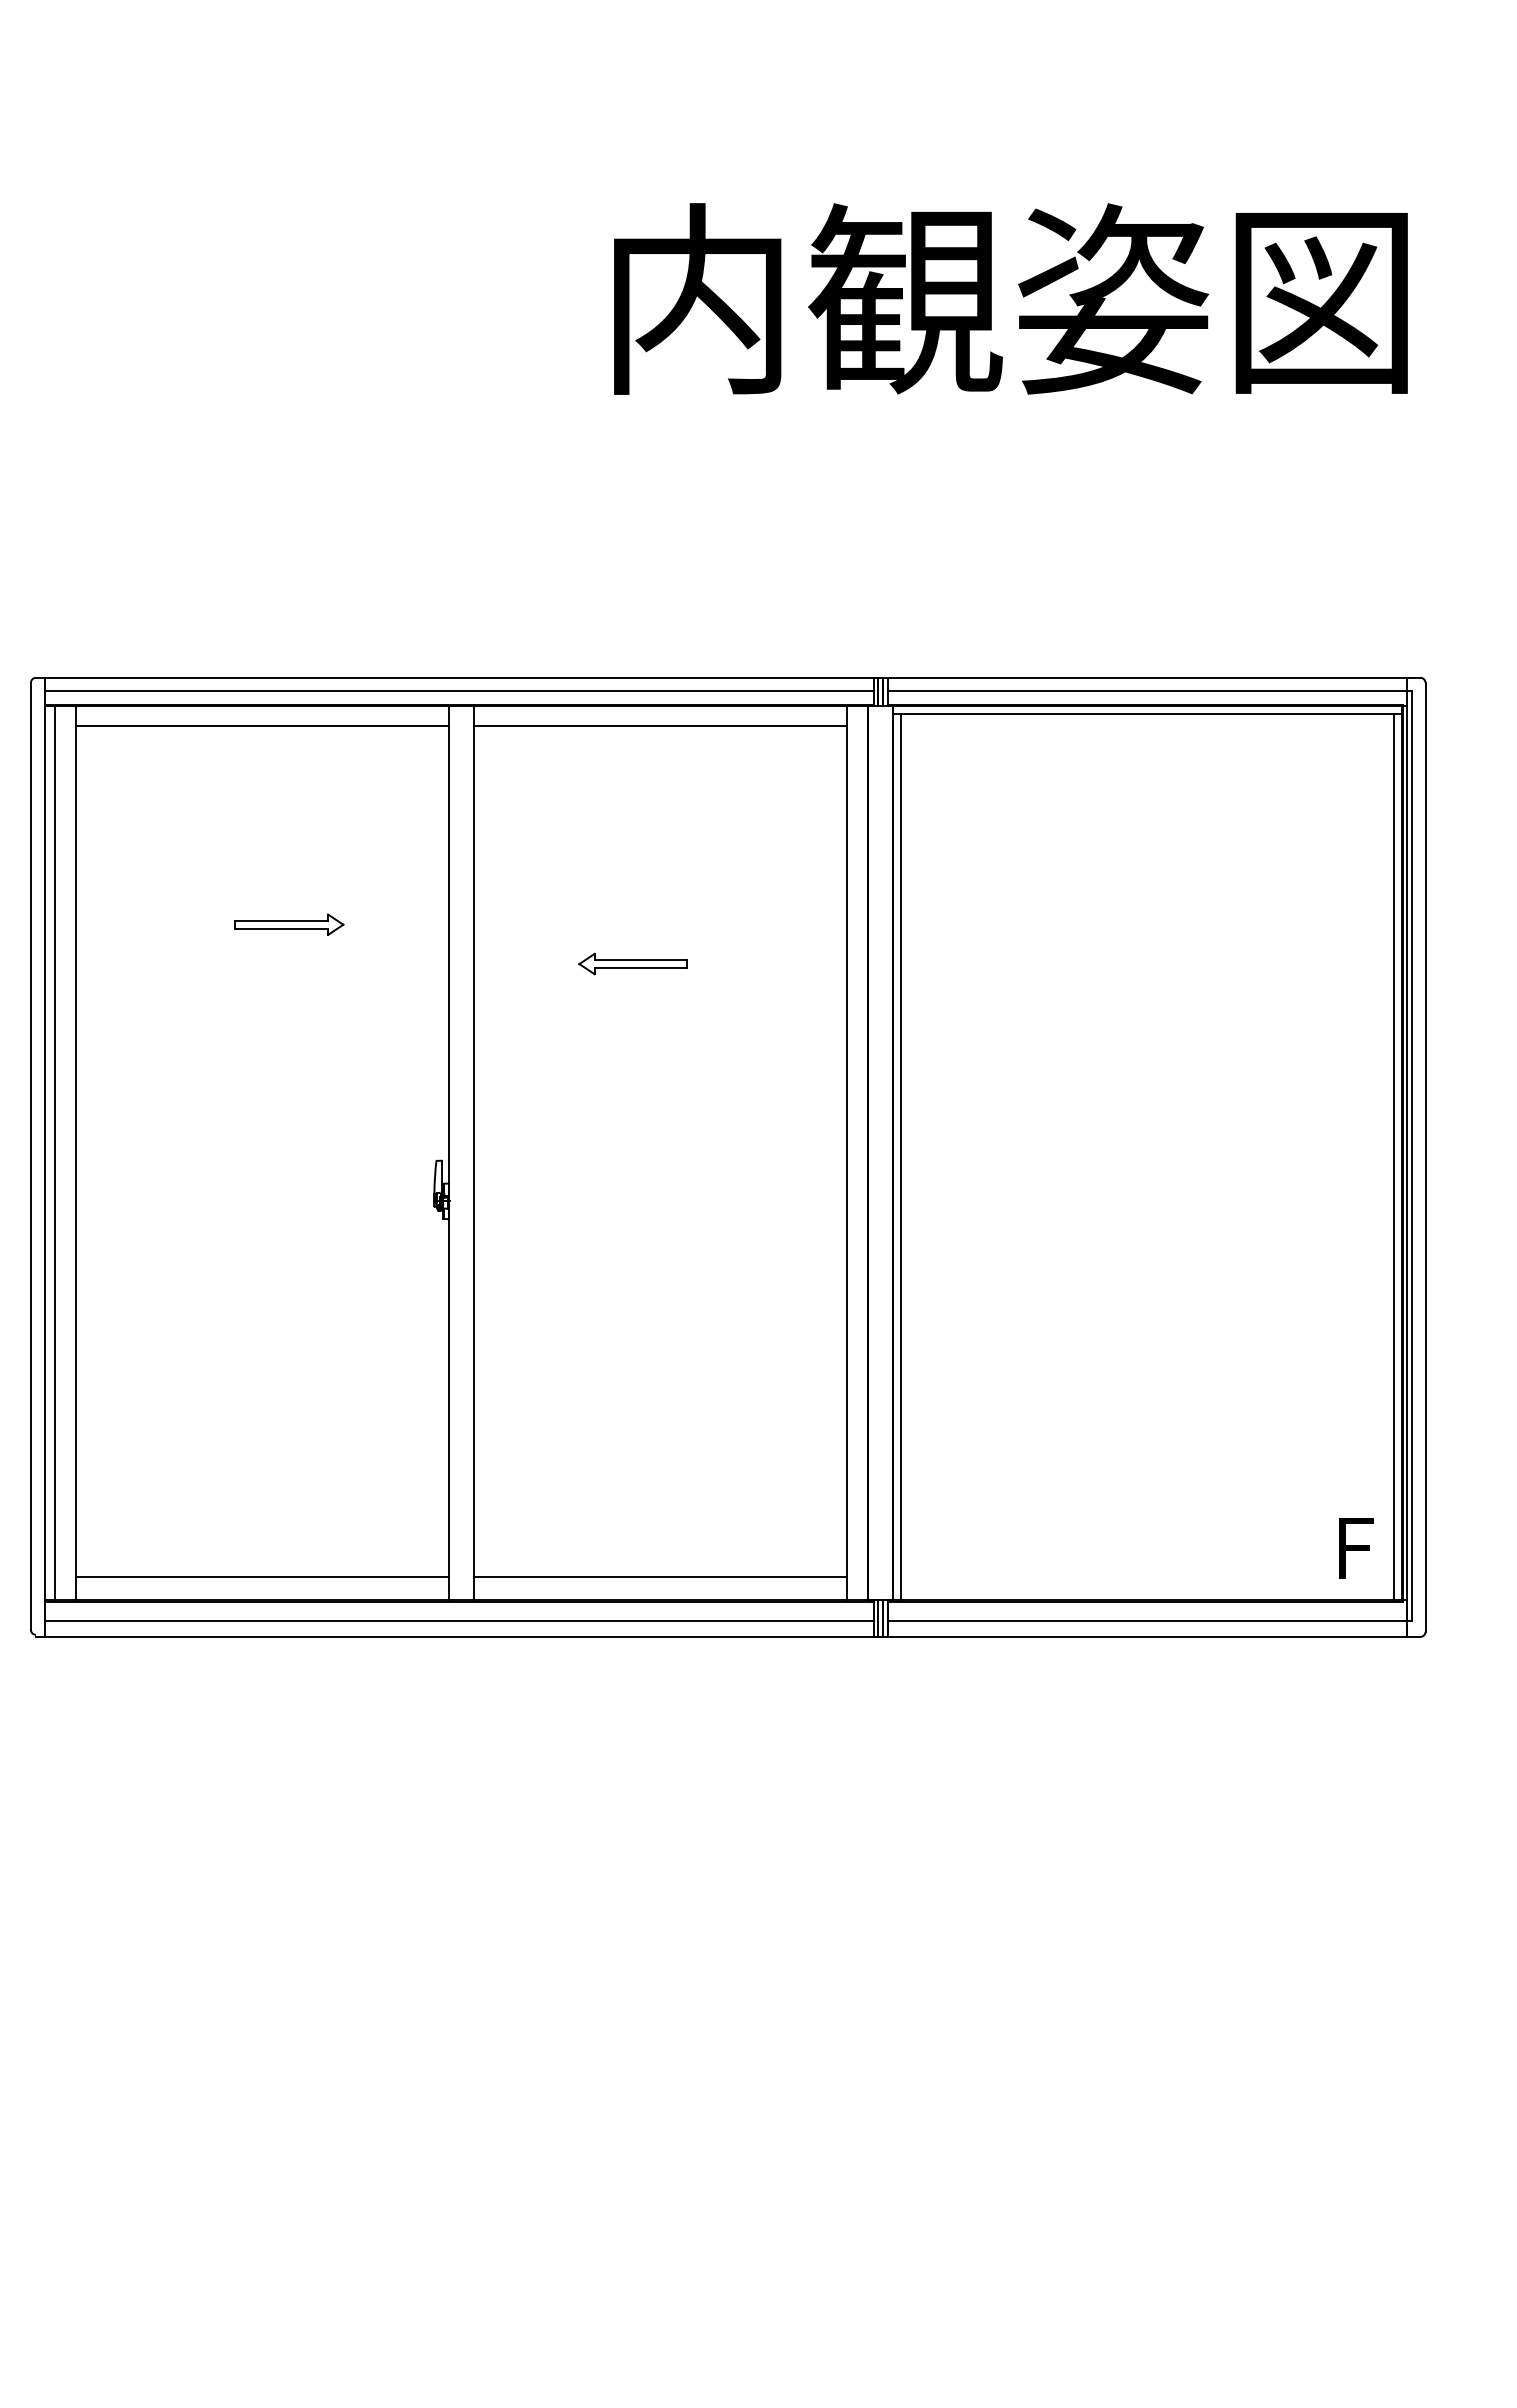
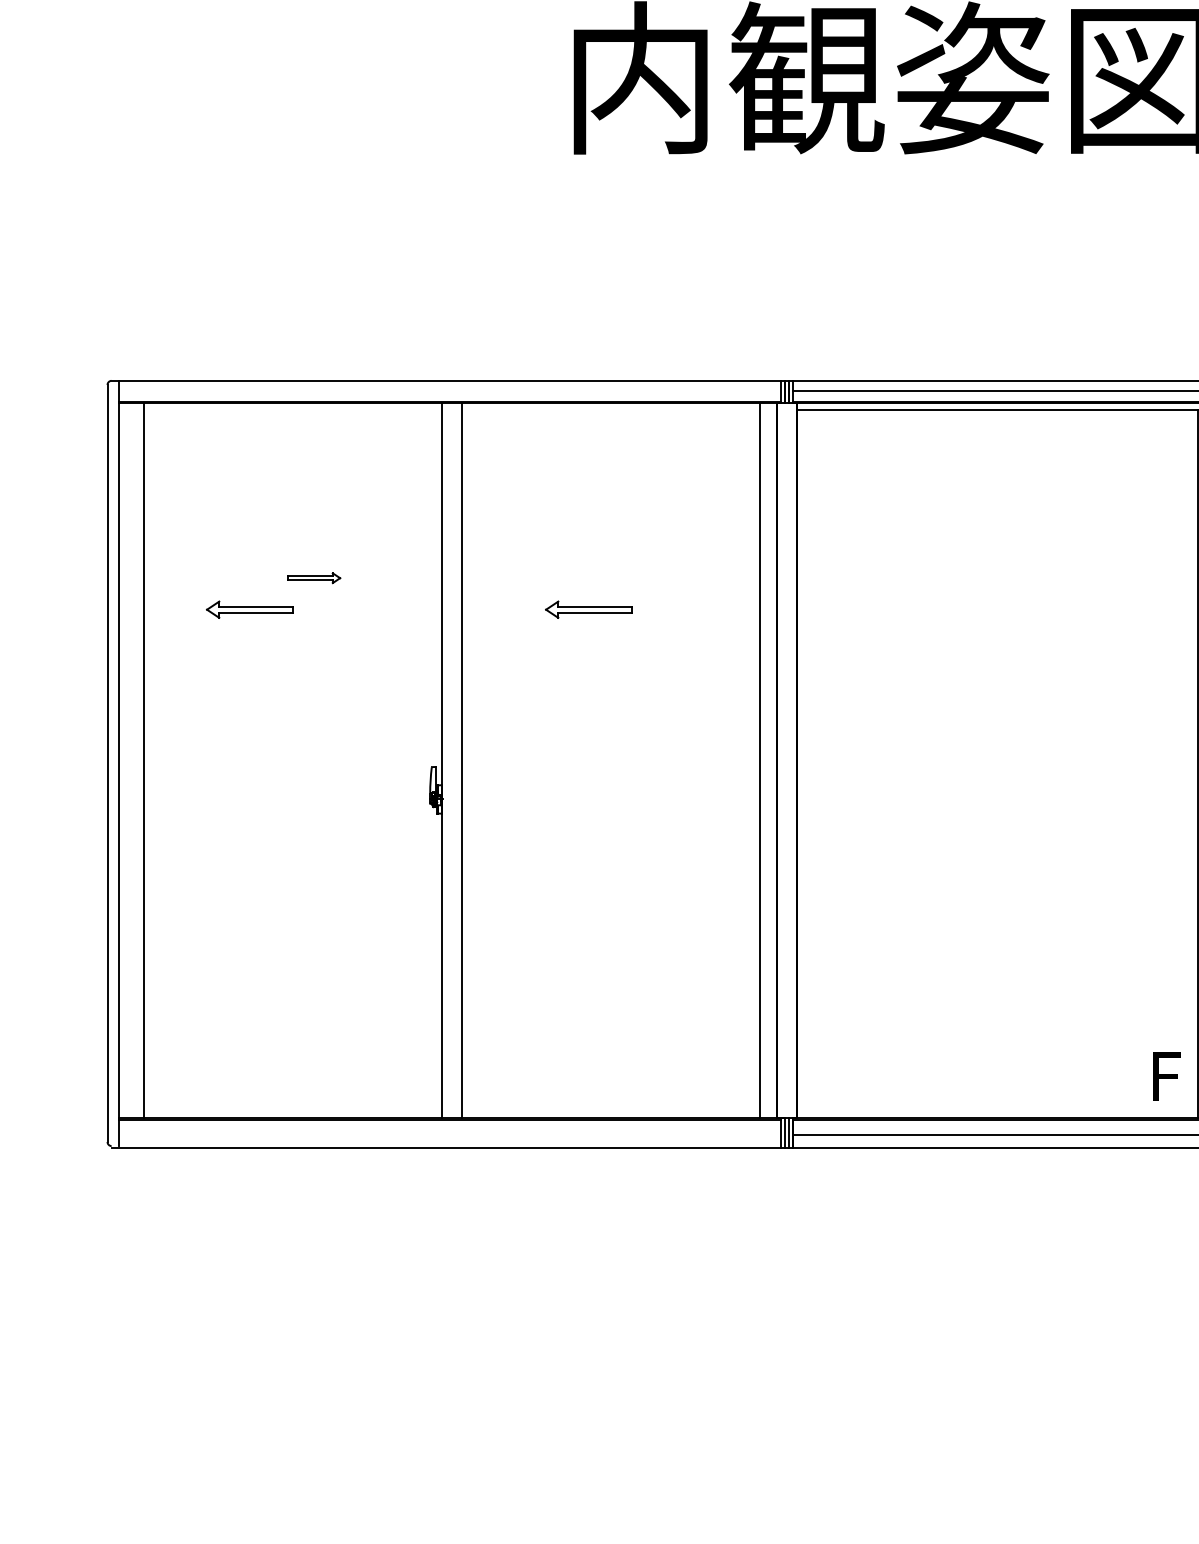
line: (458, 690) -> (449, 390), removed
line: (262, 725) -> (292, 418), removed
line: (660, 725) -> (610, 418), removed
part: (289, 924) -> (314, 578), size x0.6
part: (208, 963) -> (249, 609), added
line: (54, 1152) -> (126, 760), removed
line: (900, 1157) -> (802, 764), removed
line: (262, 1576) -> (292, 1099), removed
line: (660, 1576) -> (610, 1099), removed
line: (458, 1620) -> (449, 1134), removed

